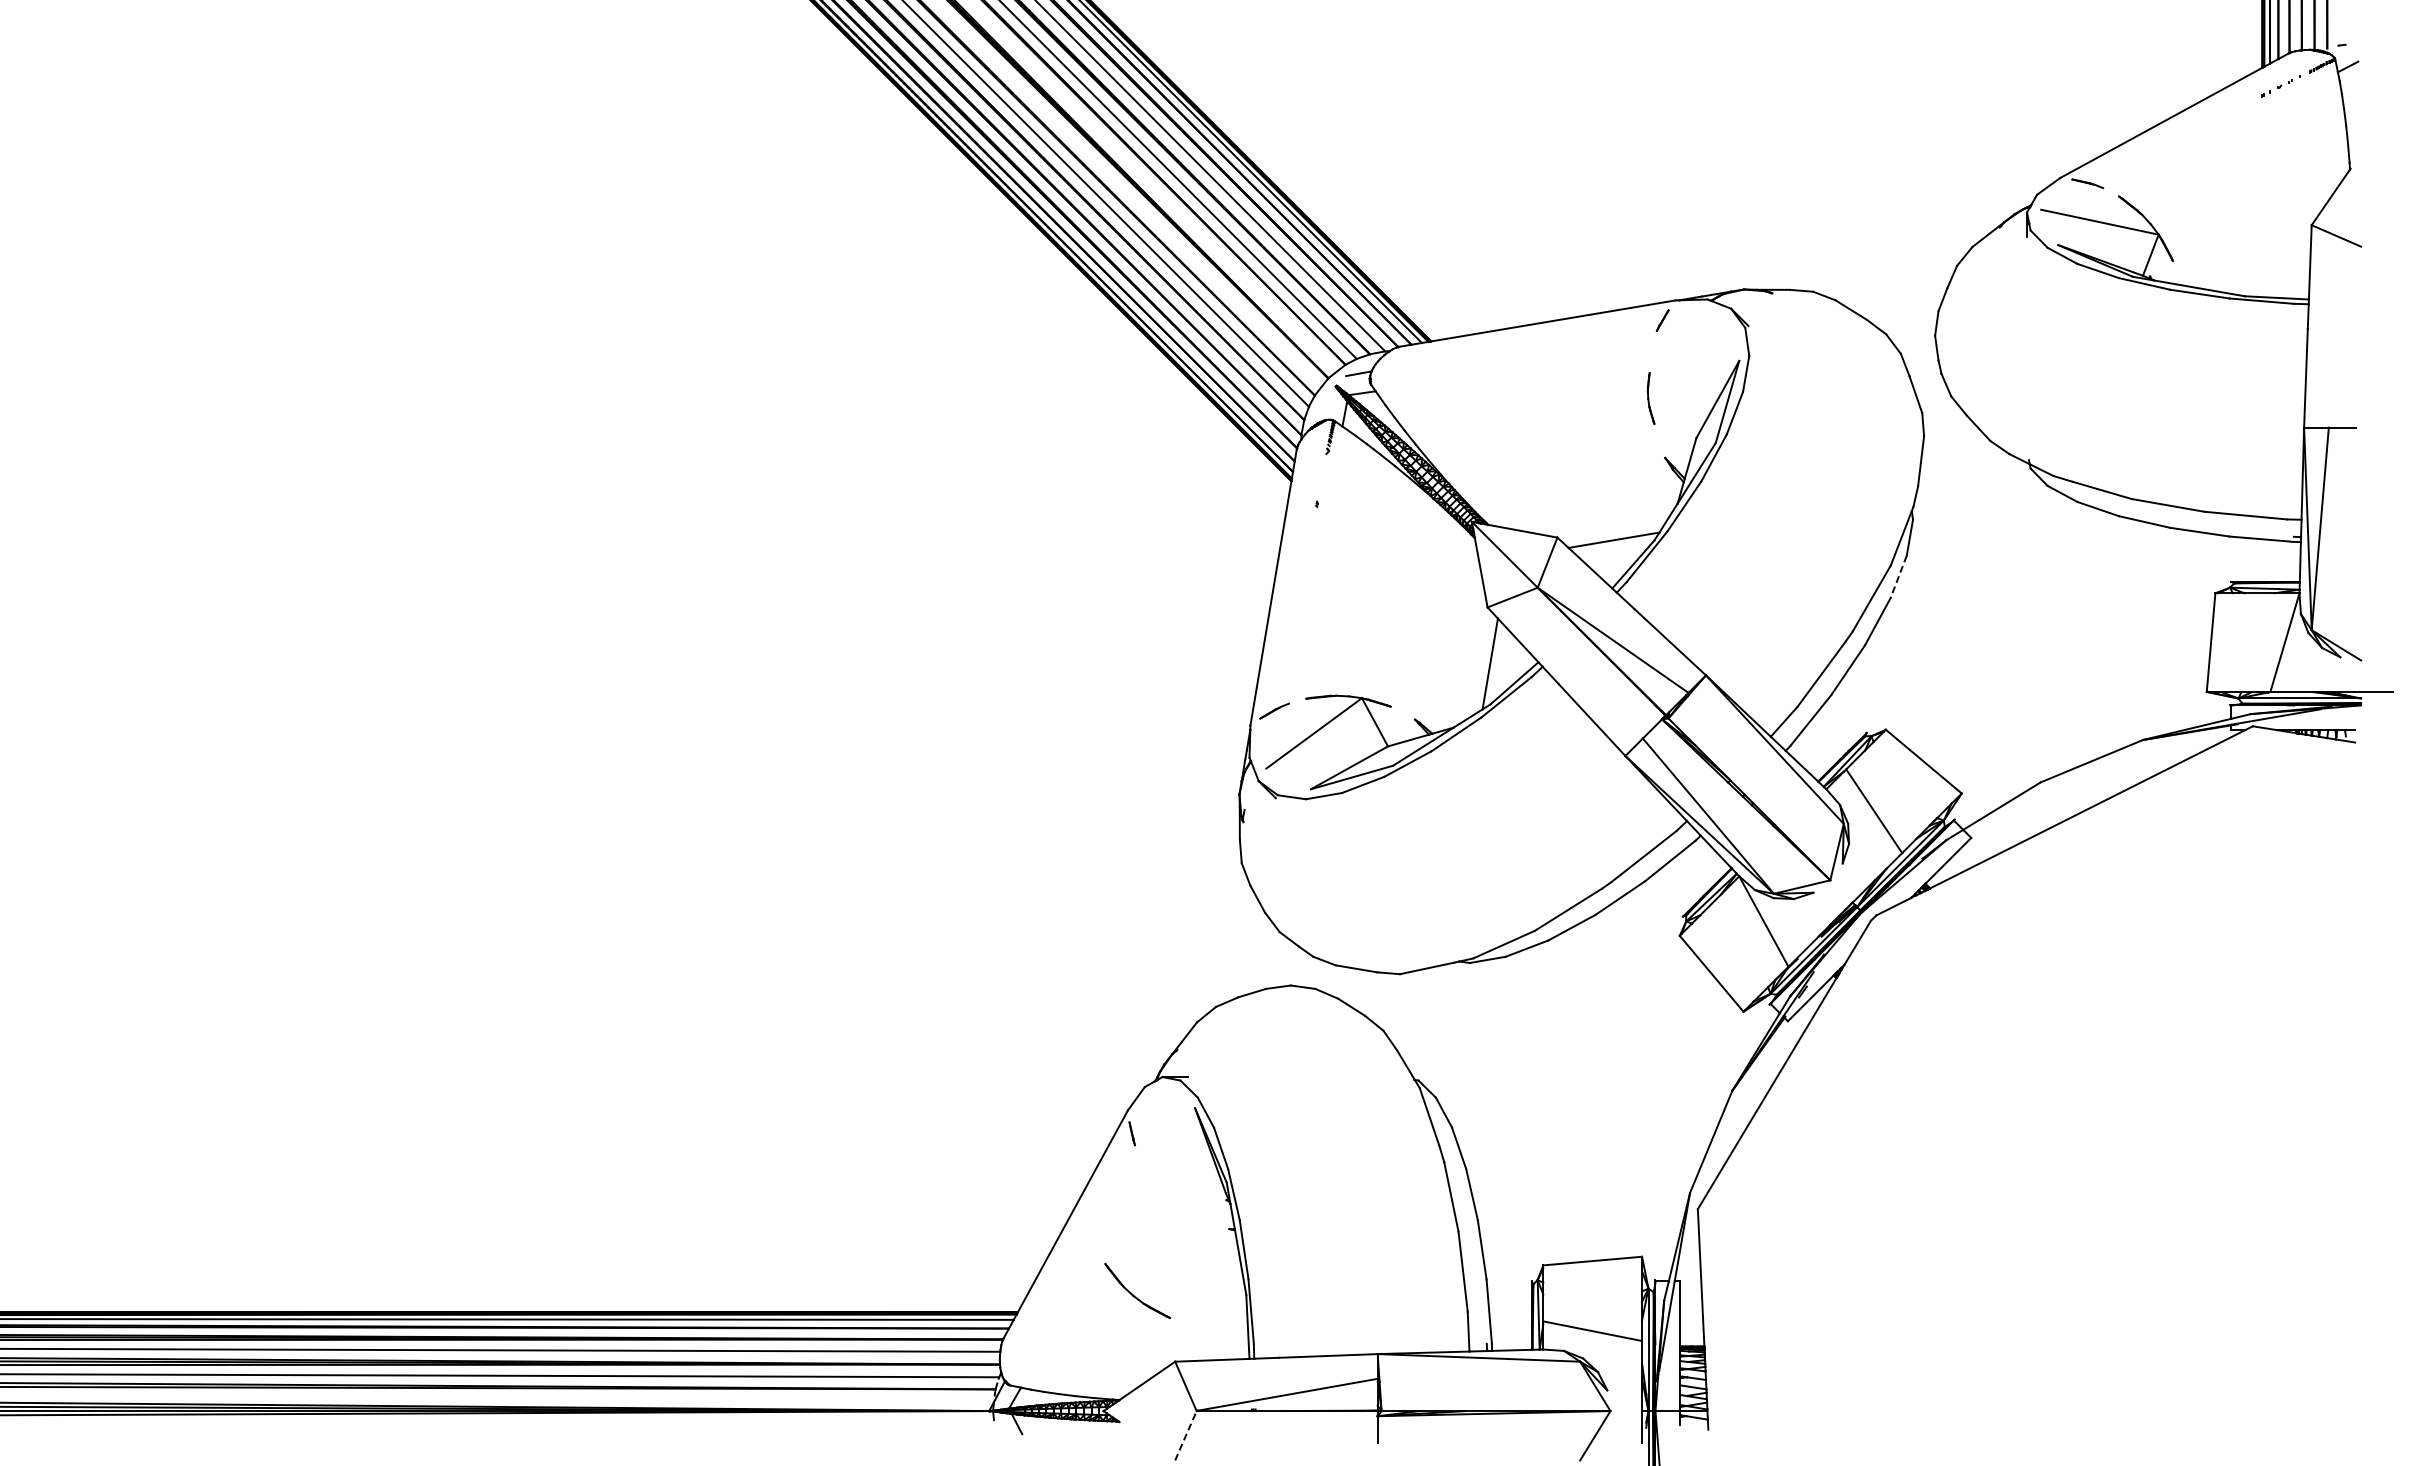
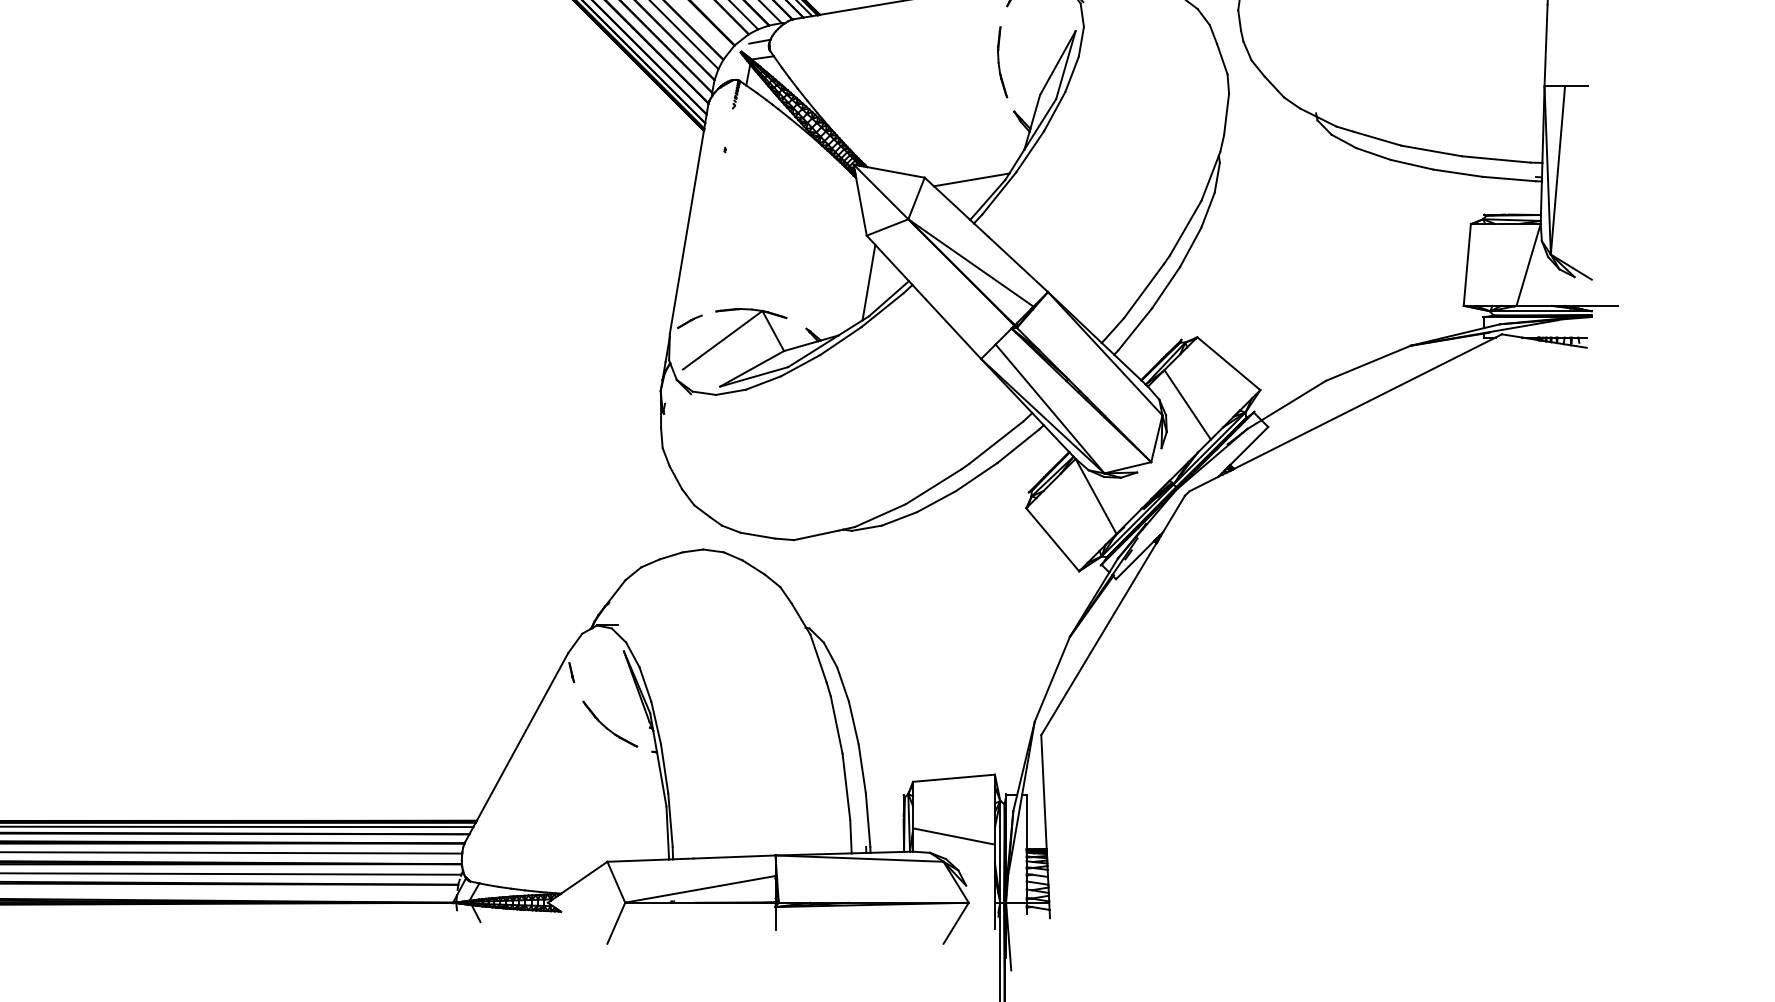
part: (1650, 398) -> (1001, 62), size x1.67
line: (1898, 576) -> (1207, 210), dashed -> solid
part: (1137, 1290) -> (610, 723), moved
line: (1185, 1435) -> (615, 923), dashed -> solid

